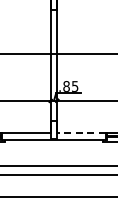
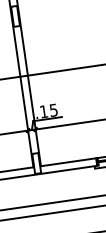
text: (66, 86) -> (43, 111), .85 -> .15
line: (80, 132) -> (67, 161), dashed -> solid

